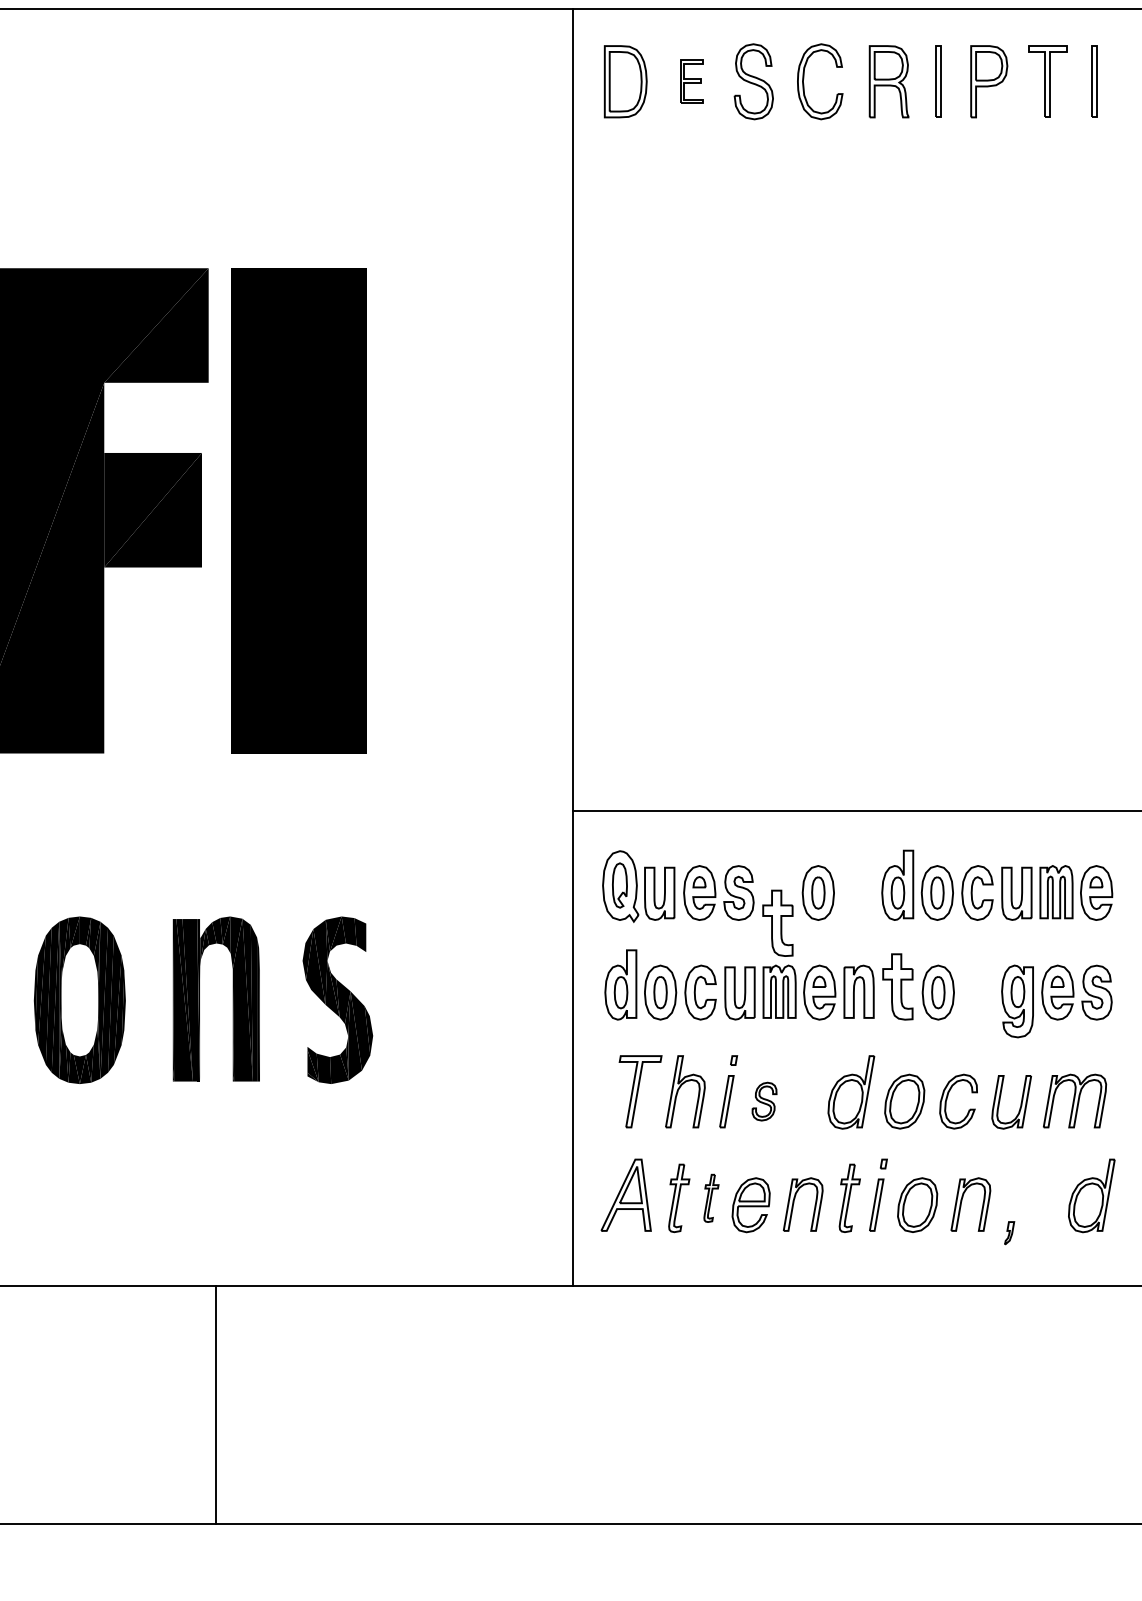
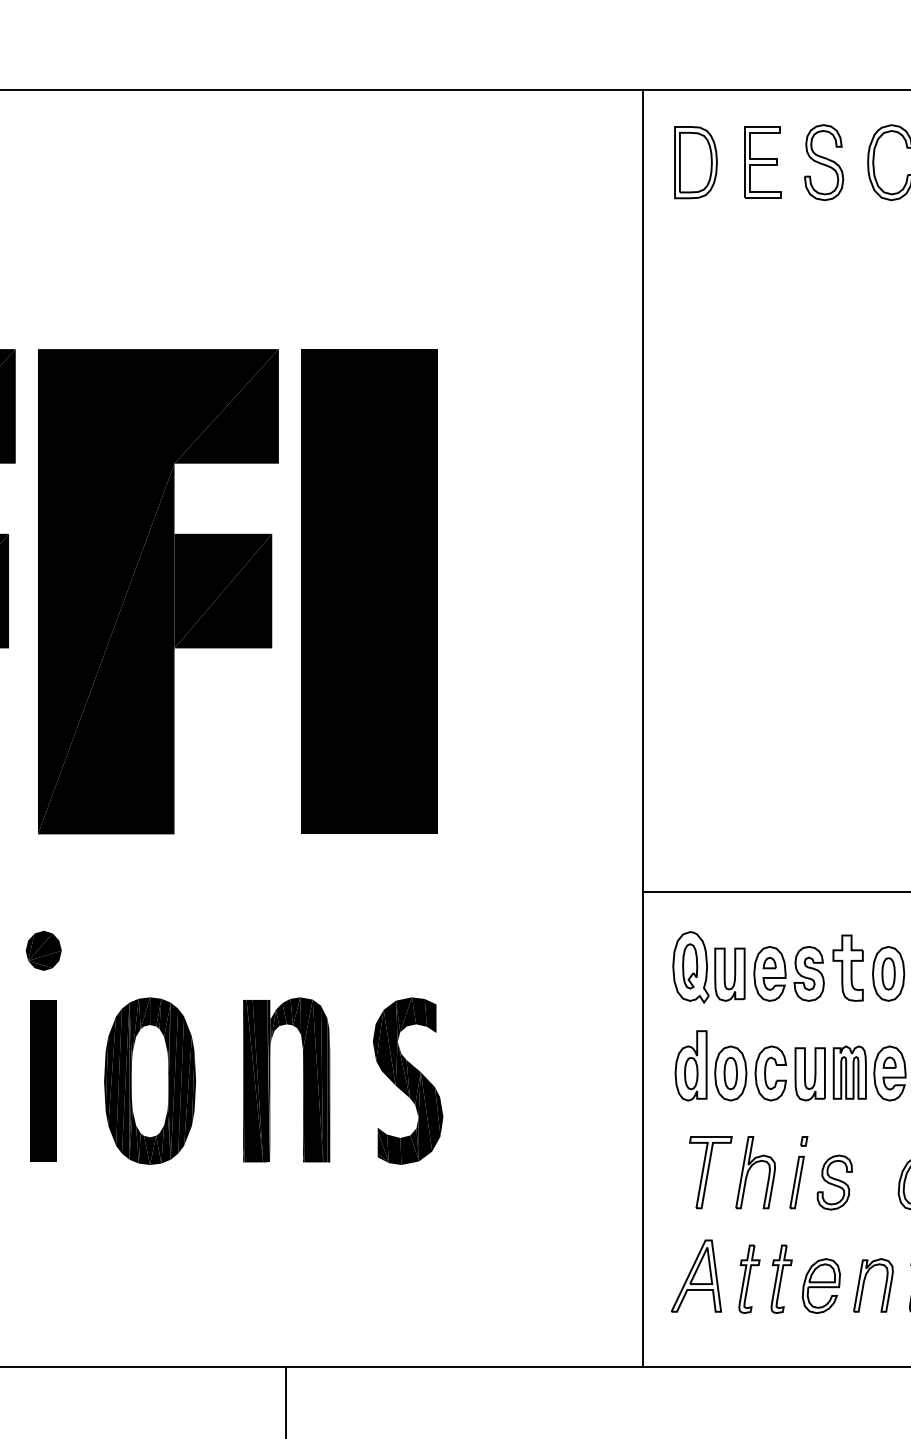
part: (691, 81) -> (761, 162), size x1.67
part: (777, 922) -> (847, 967), moved
part: (764, 1101) -> (834, 1182), size x1.43
part: (711, 1198) -> (781, 1279), size x1.43

